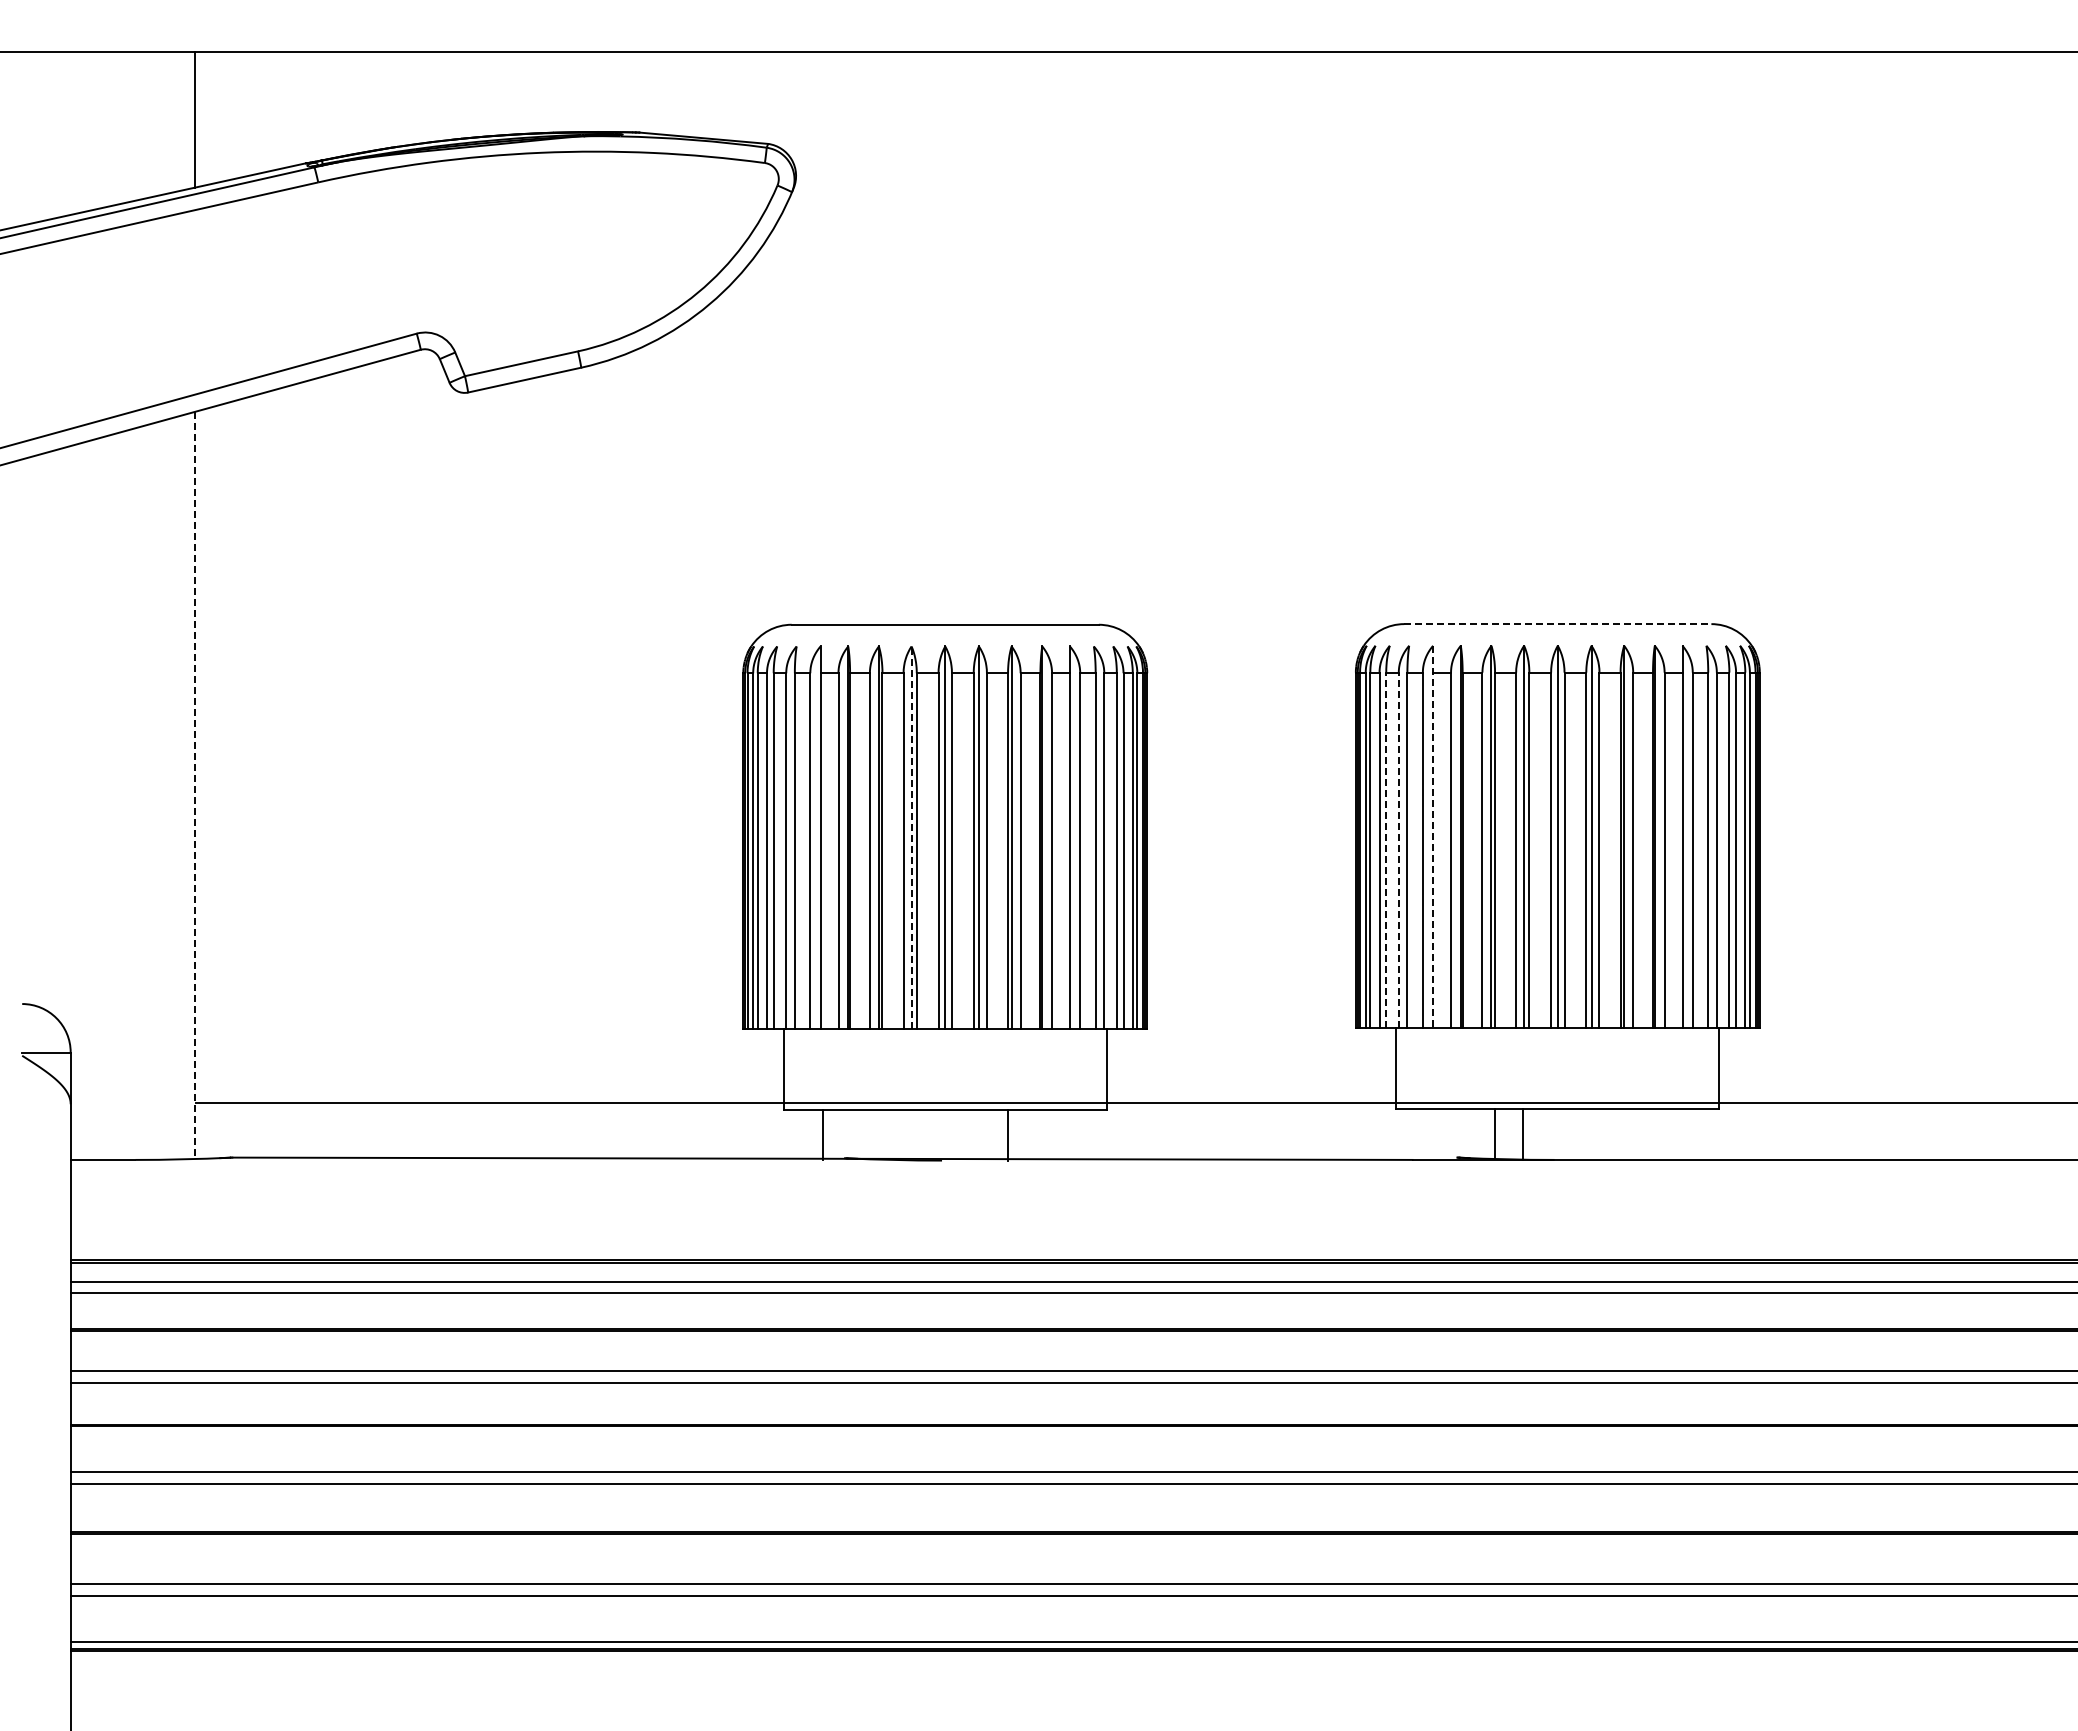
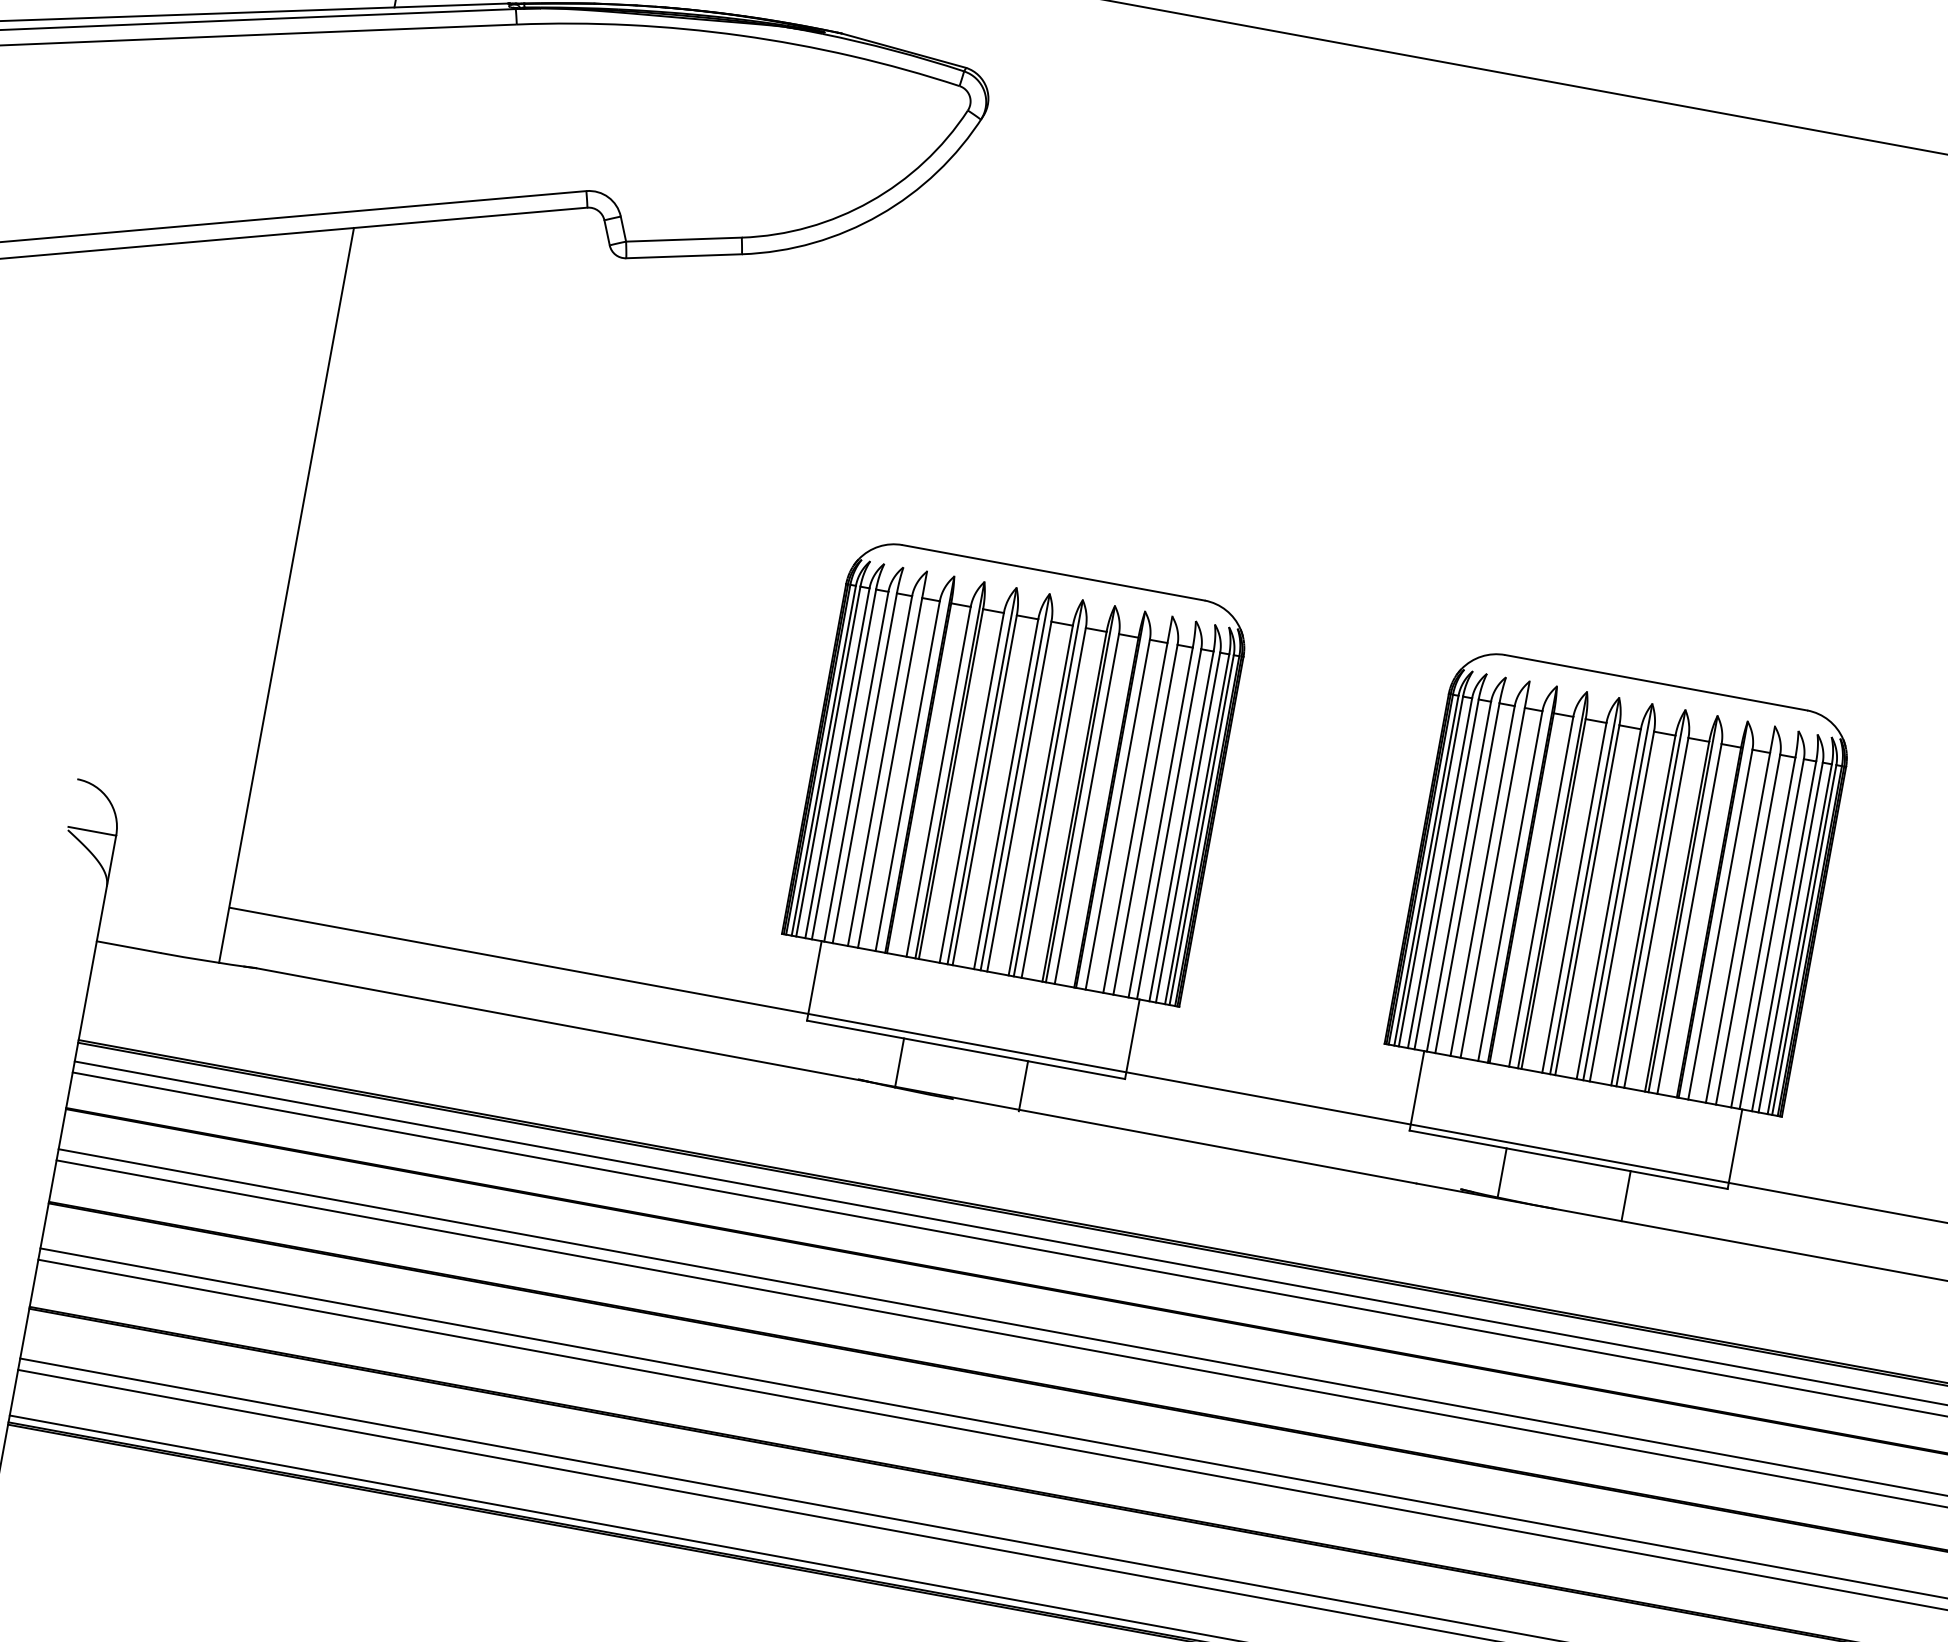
line: (1557, 624) -> (1655, 683), dashed -> solid
line: (194, 785) -> (286, 595), dashed -> solid
line: (911, 837) -> (982, 775), dashed -> solid
line: (1433, 837) -> (1495, 870), dashed -> solid
line: (1386, 850) -> (1446, 874), dashed -> solid
line: (1398, 850) -> (1458, 876), dashed -> solid
line: (823, 1134) -> (899, 1062), moved
line: (1522, 1134) -> (1625, 1196), moved

